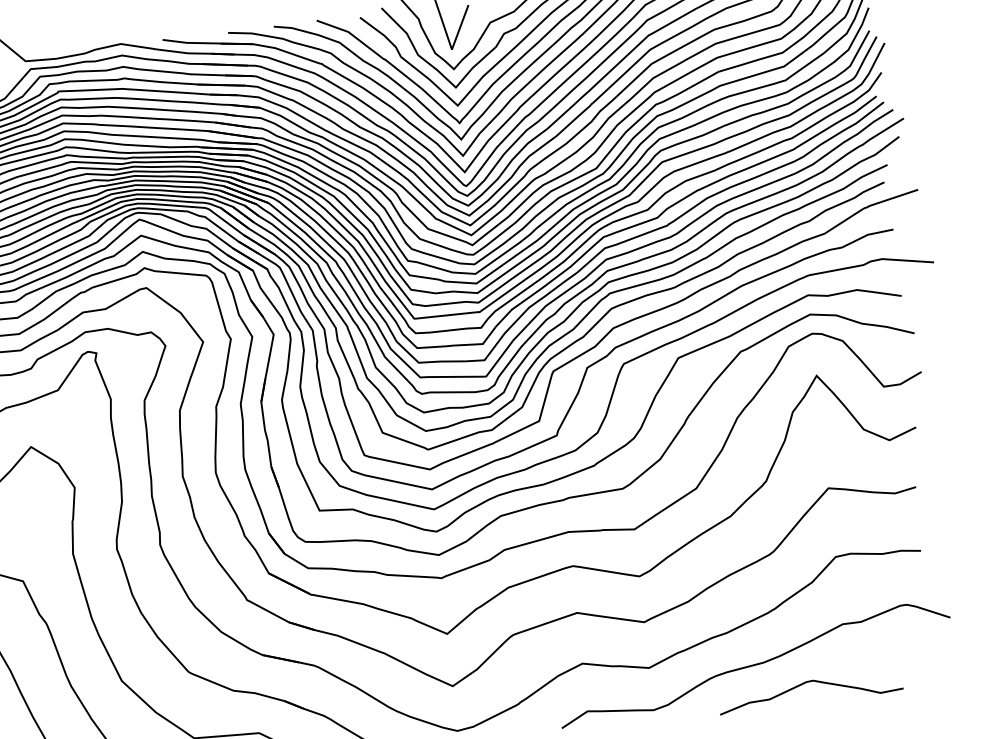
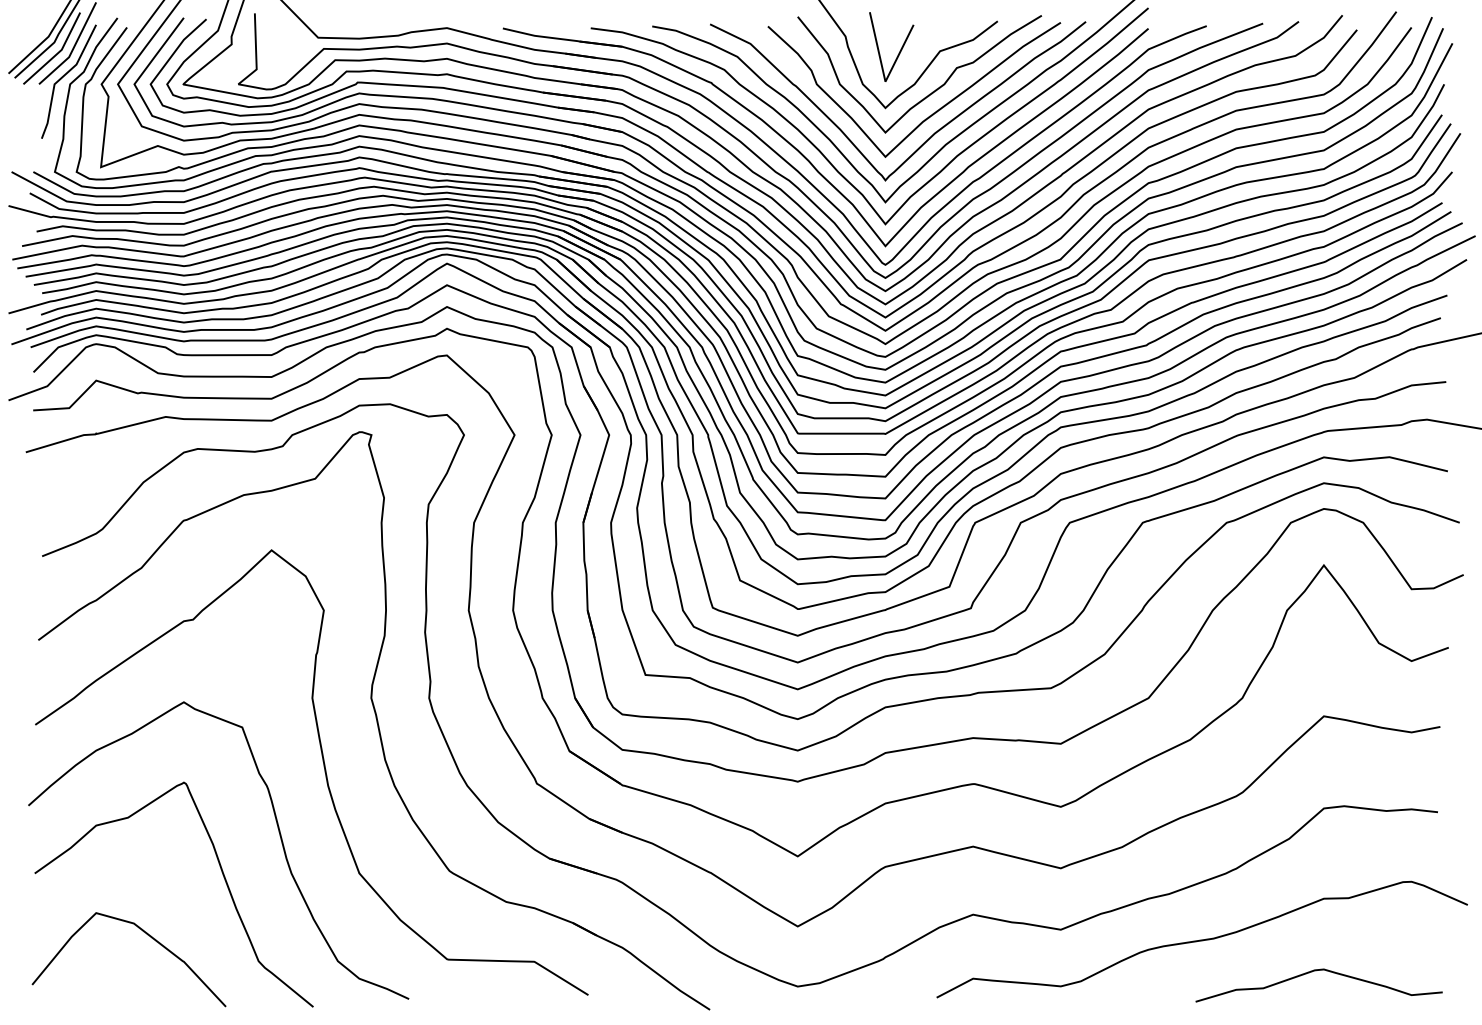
curve: (807, 682) -> (1316, 971), moved

